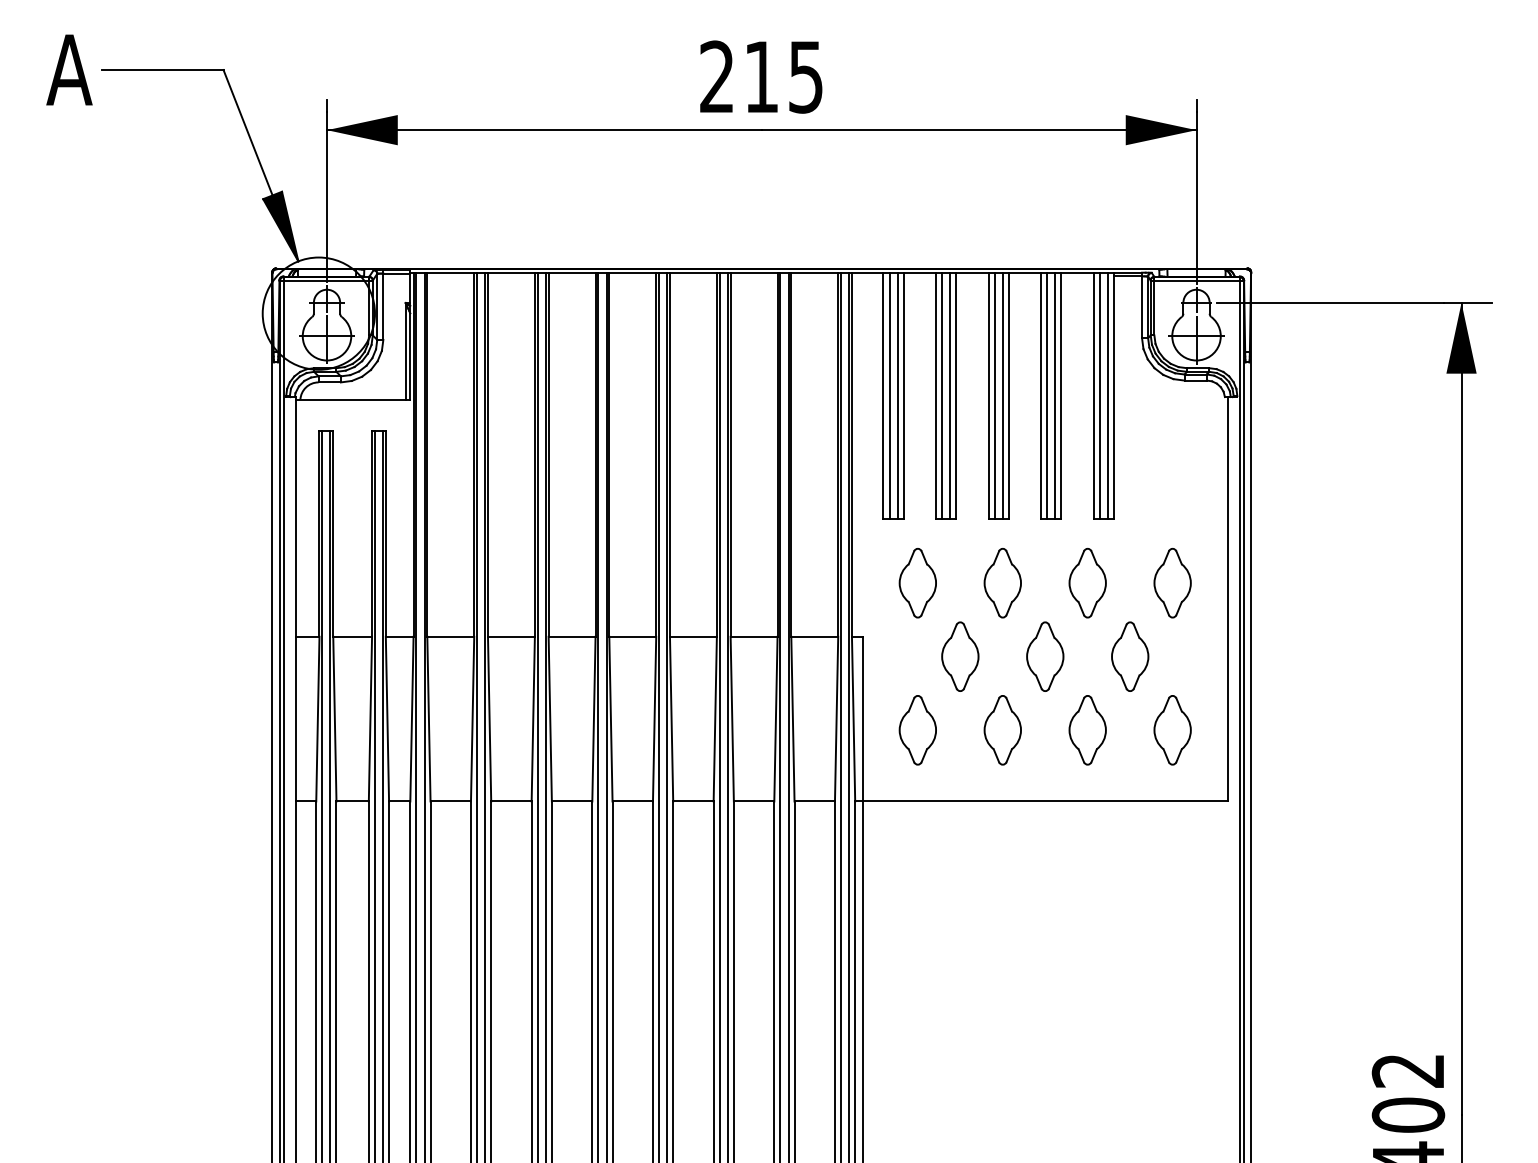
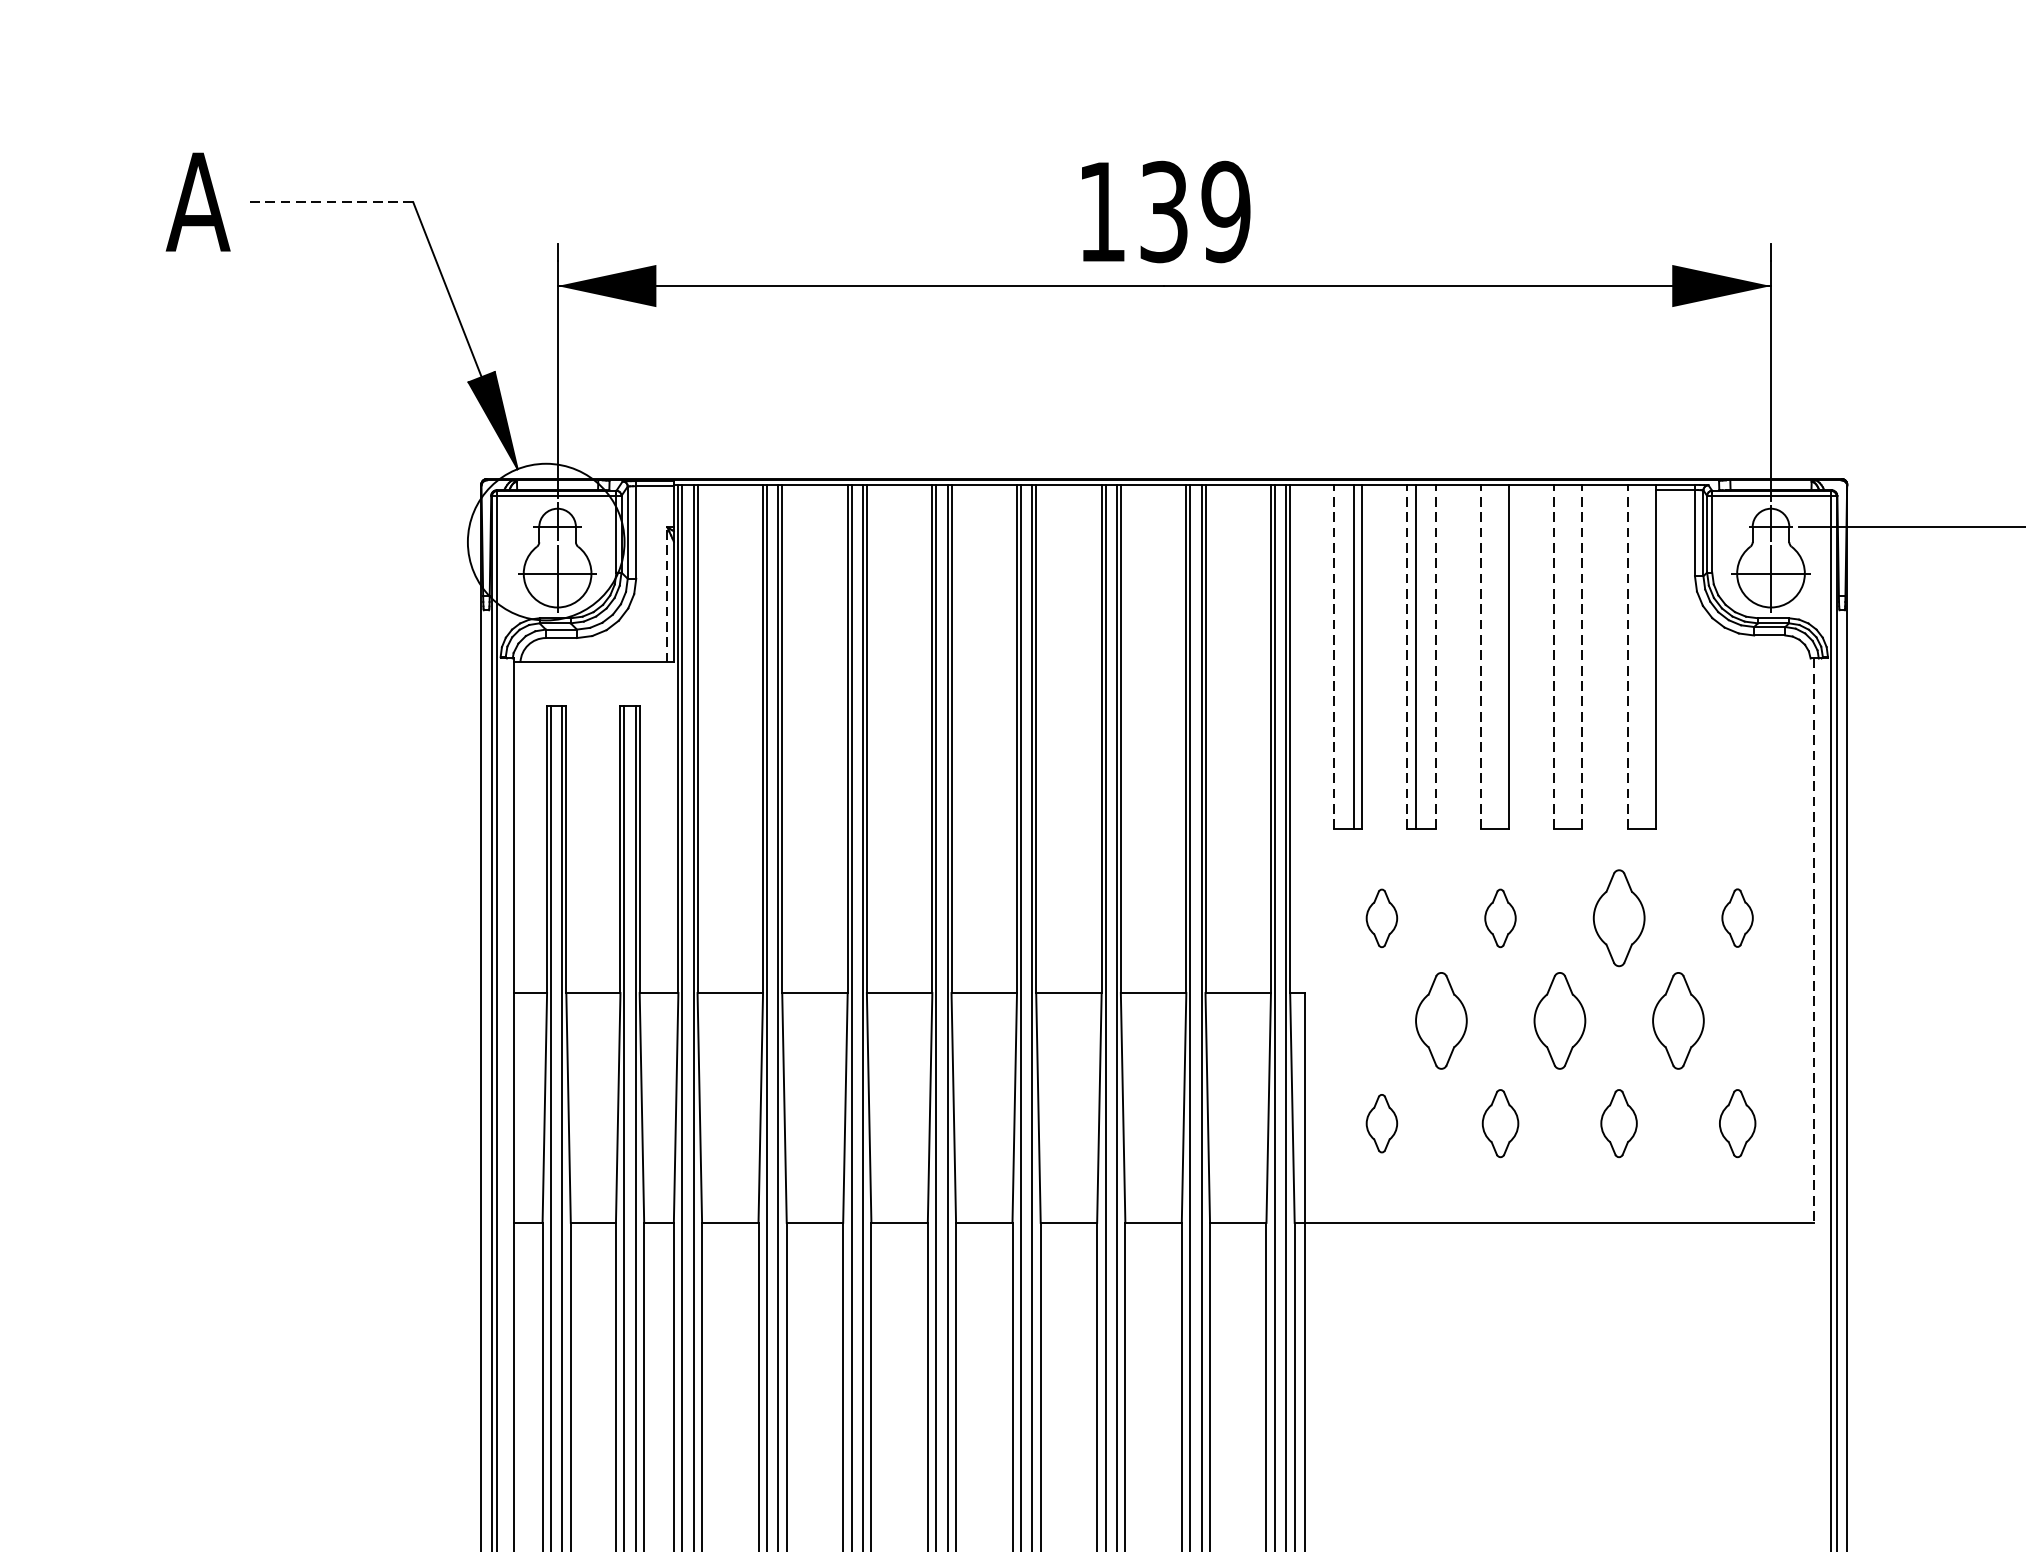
line: (162, 70) -> (328, 202), solid -> dashed
text: (761, 76) -> (1163, 211), 215 -> 139
line: (405, 350) -> (667, 593), solid -> dashed
line: (883, 395) -> (1334, 656), solid -> dashed
line: (889, 395) -> (1342, 656), removed
line: (936, 395) -> (1408, 656), solid -> dashed
line: (950, 395) -> (1427, 656), removed
line: (956, 395) -> (1436, 656), solid -> dashed
line: (988, 395) -> (1480, 656), solid -> dashed
line: (994, 395) -> (1489, 656), removed
line: (1002, 395) -> (1500, 656), removed
line: (1041, 395) -> (1554, 656), solid -> dashed
line: (1047, 395) -> (1563, 656), removed
line: (1055, 395) -> (1574, 656), removed
line: (1061, 395) -> (1582, 656), solid -> dashed
line: (1093, 395) -> (1627, 656), solid -> dashed
line: (1099, 395) -> (1635, 656), removed
line: (1107, 395) -> (1646, 656), removed
part: (1172, 582) -> (1737, 917), size x0.6
part: (917, 583) -> (1381, 918), size x0.6
part: (1002, 583) -> (1500, 918), size x0.6
line: (1227, 599) -> (1814, 941), solid -> dashed
part: (917, 730) -> (1381, 1123), size x0.6
part: (1002, 730) -> (1500, 1123), size x0.7
part: (1087, 730) -> (1618, 1123), size x0.7
part: (1172, 730) -> (1737, 1123), size x0.7

